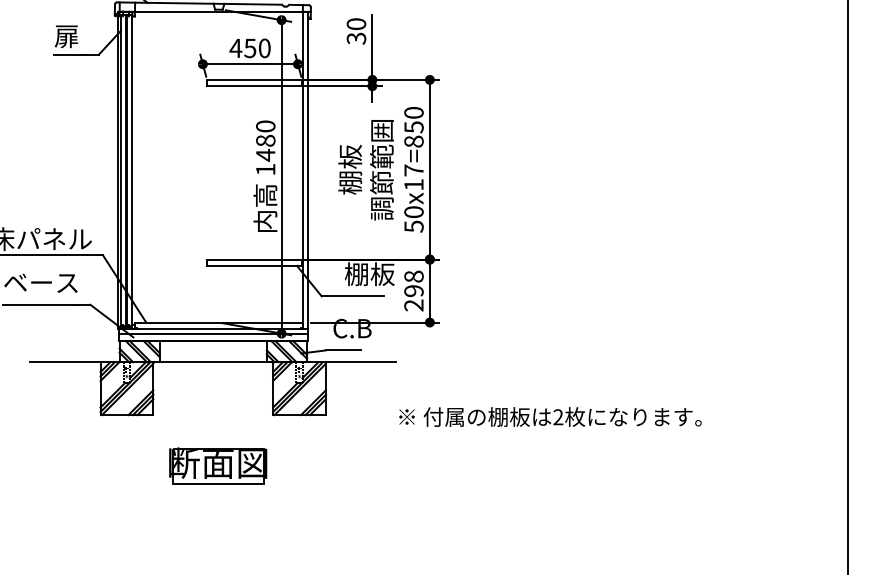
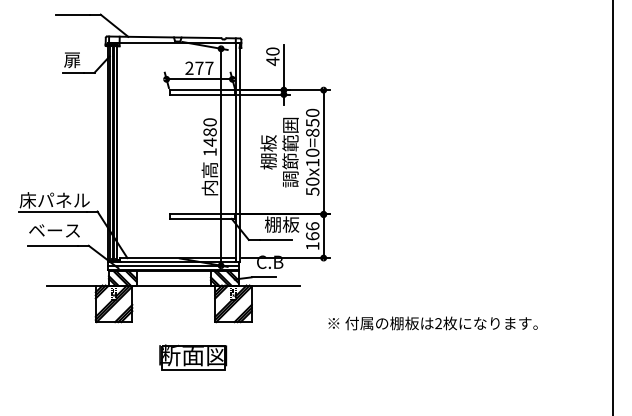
text: (355, 38) -> (272, 61), 30 -> 40
text: (250, 48) -> (199, 68), 450 -> 277
text: (413, 170) -> (312, 152), 50x17=850 -> 50x10=850
text: (413, 291) -> (312, 236), 298 -> 166
text: (549, 417) -> (432, 323), moved
part: (218, 466) -> (193, 357), moved

